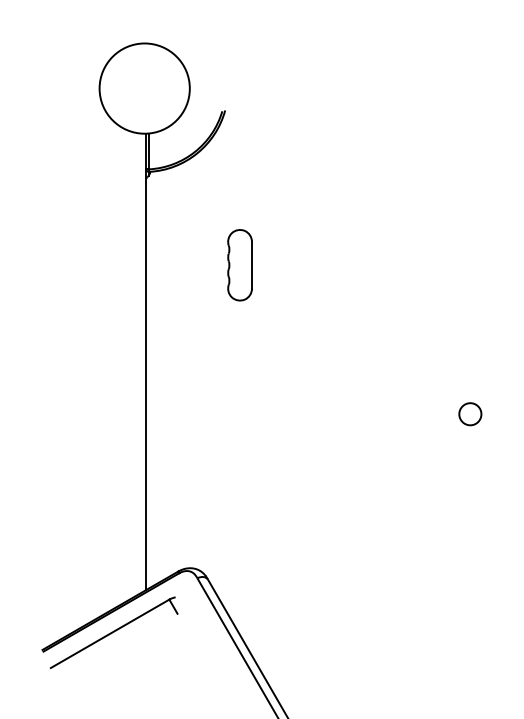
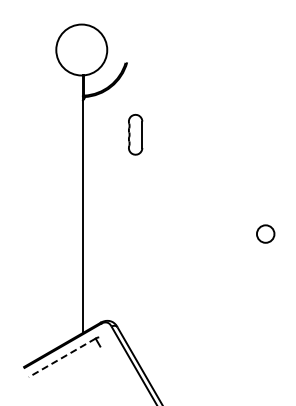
part: (239, 264) -> (135, 134), moved
circle: (470, 413) -> (265, 233), size x1.4
line: (110, 633) -> (62, 357), solid -> dashed

